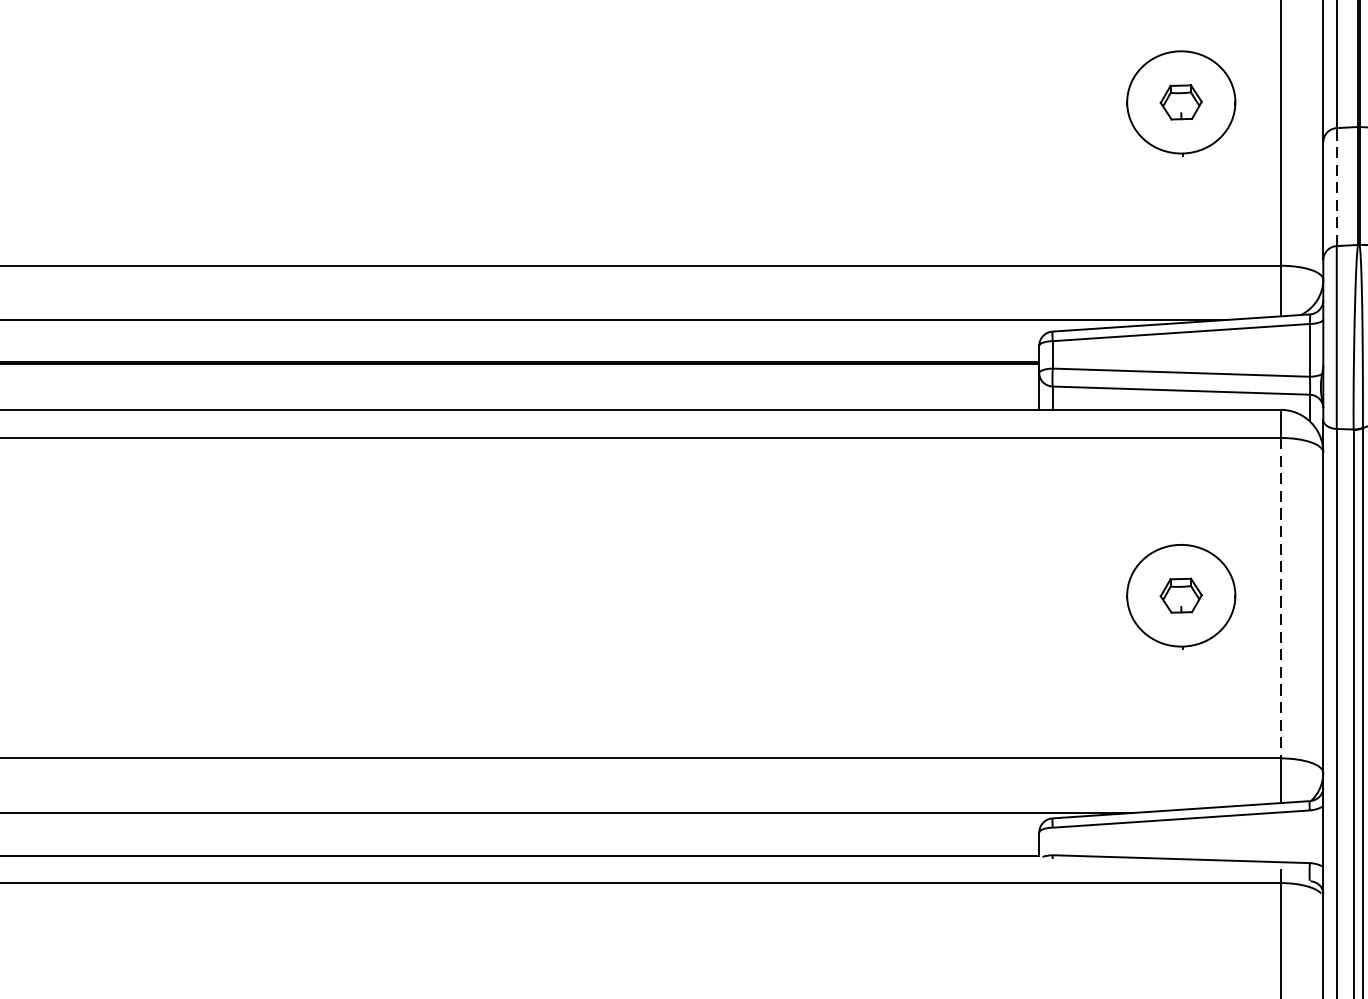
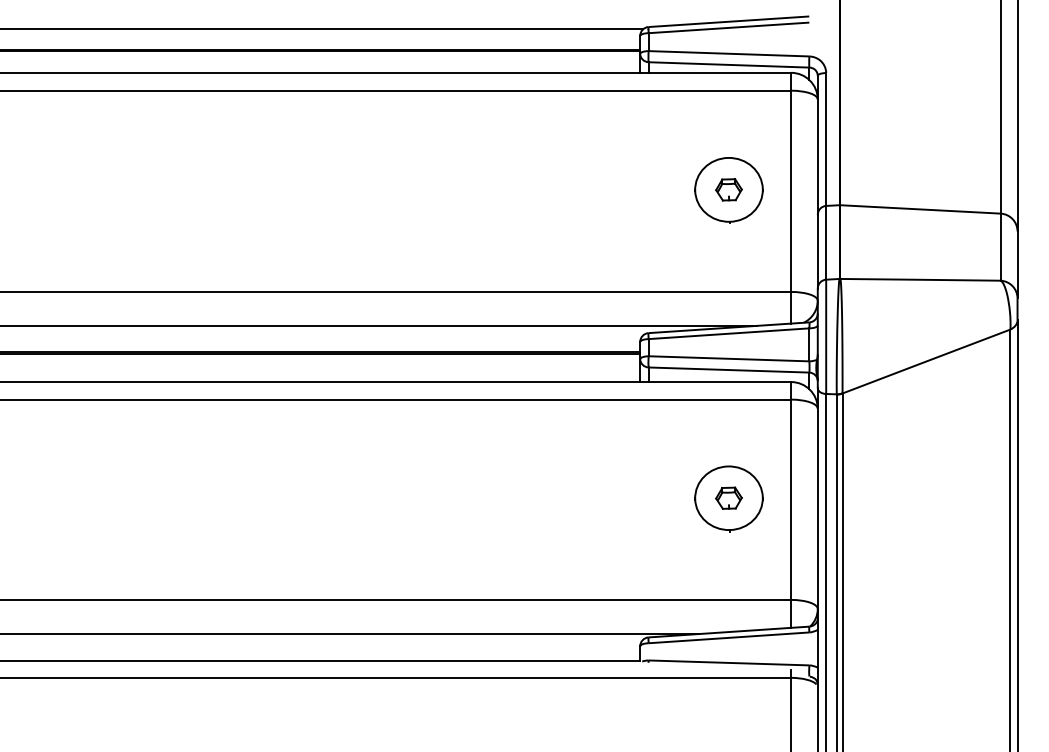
line: (1337, 186) -> (826, 242), dashed -> solid
line: (1281, 599) -> (791, 500), dashed -> solid

